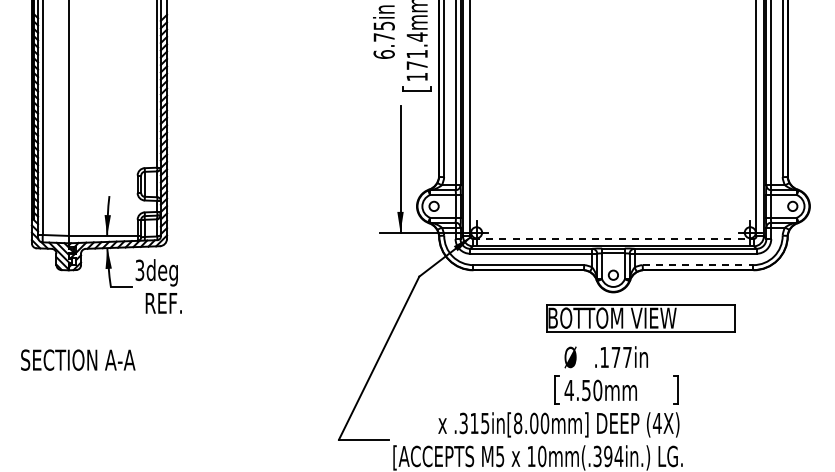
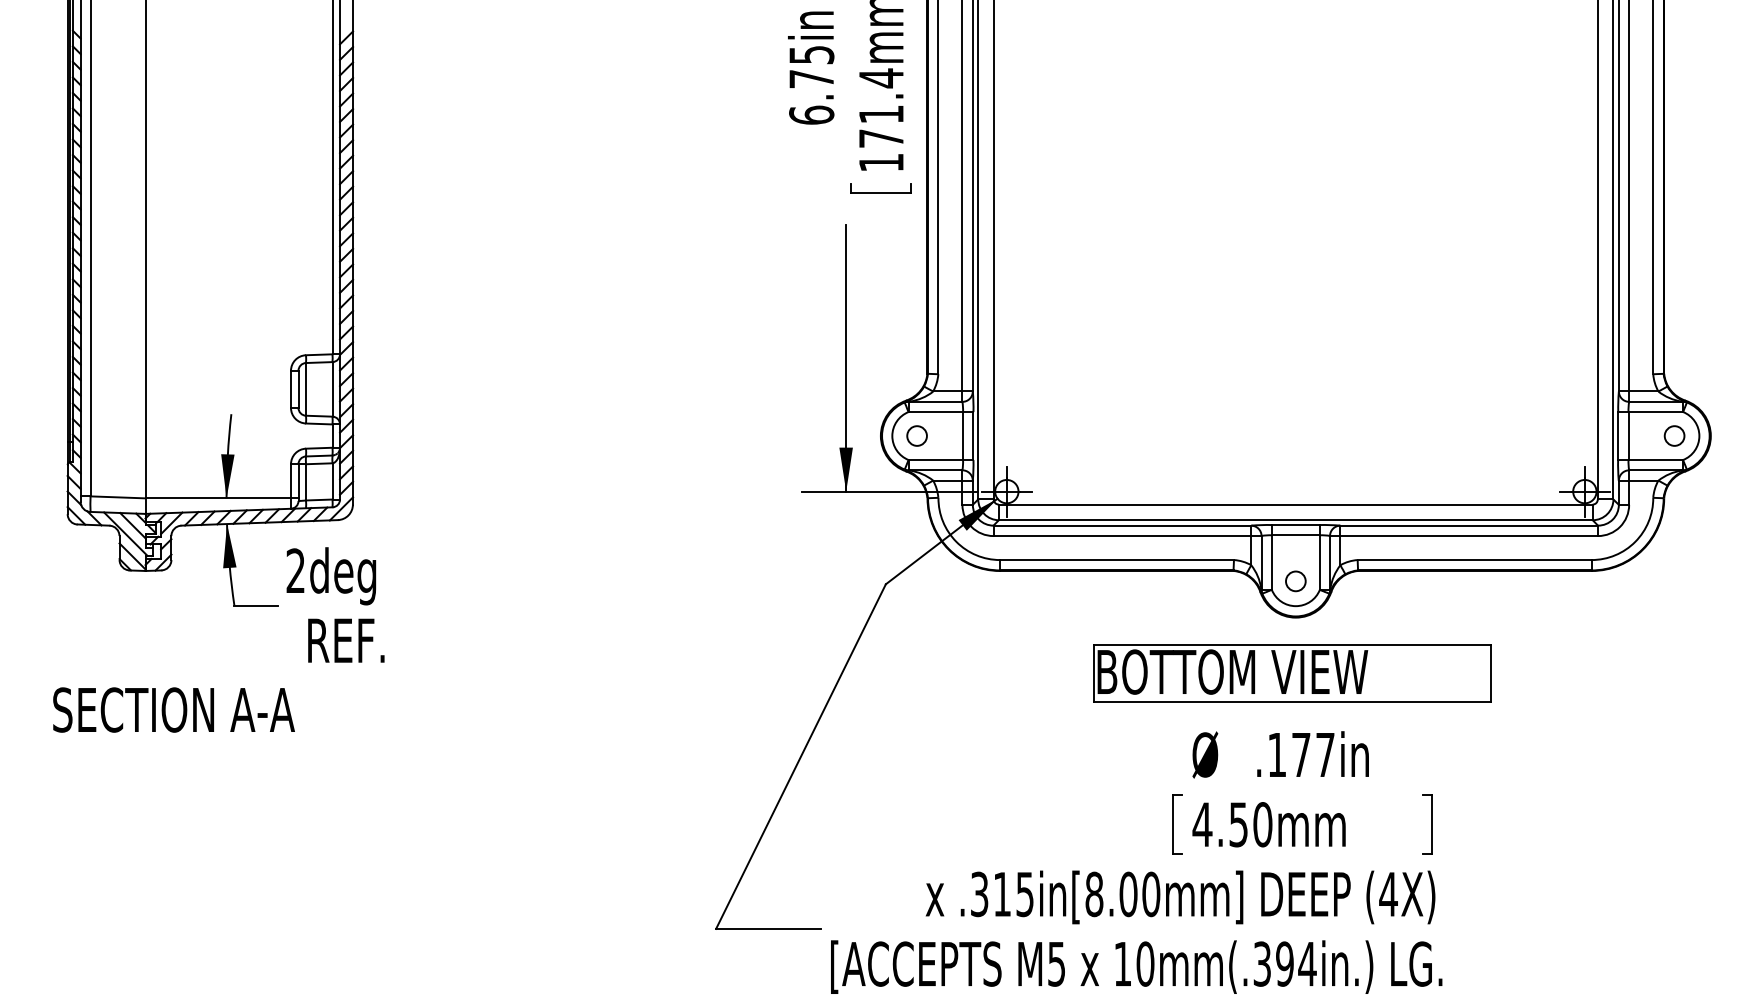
line: (613, 238) -> (1295, 503), dashed -> solid
line: (698, 265) -> (1475, 560), dashed -> solid
text: (139, 270) -> (294, 571), 3deg -> 2deg
part: (640, 318) -> (1291, 672), moved
text: (78, 359) -> (174, 708), moved

